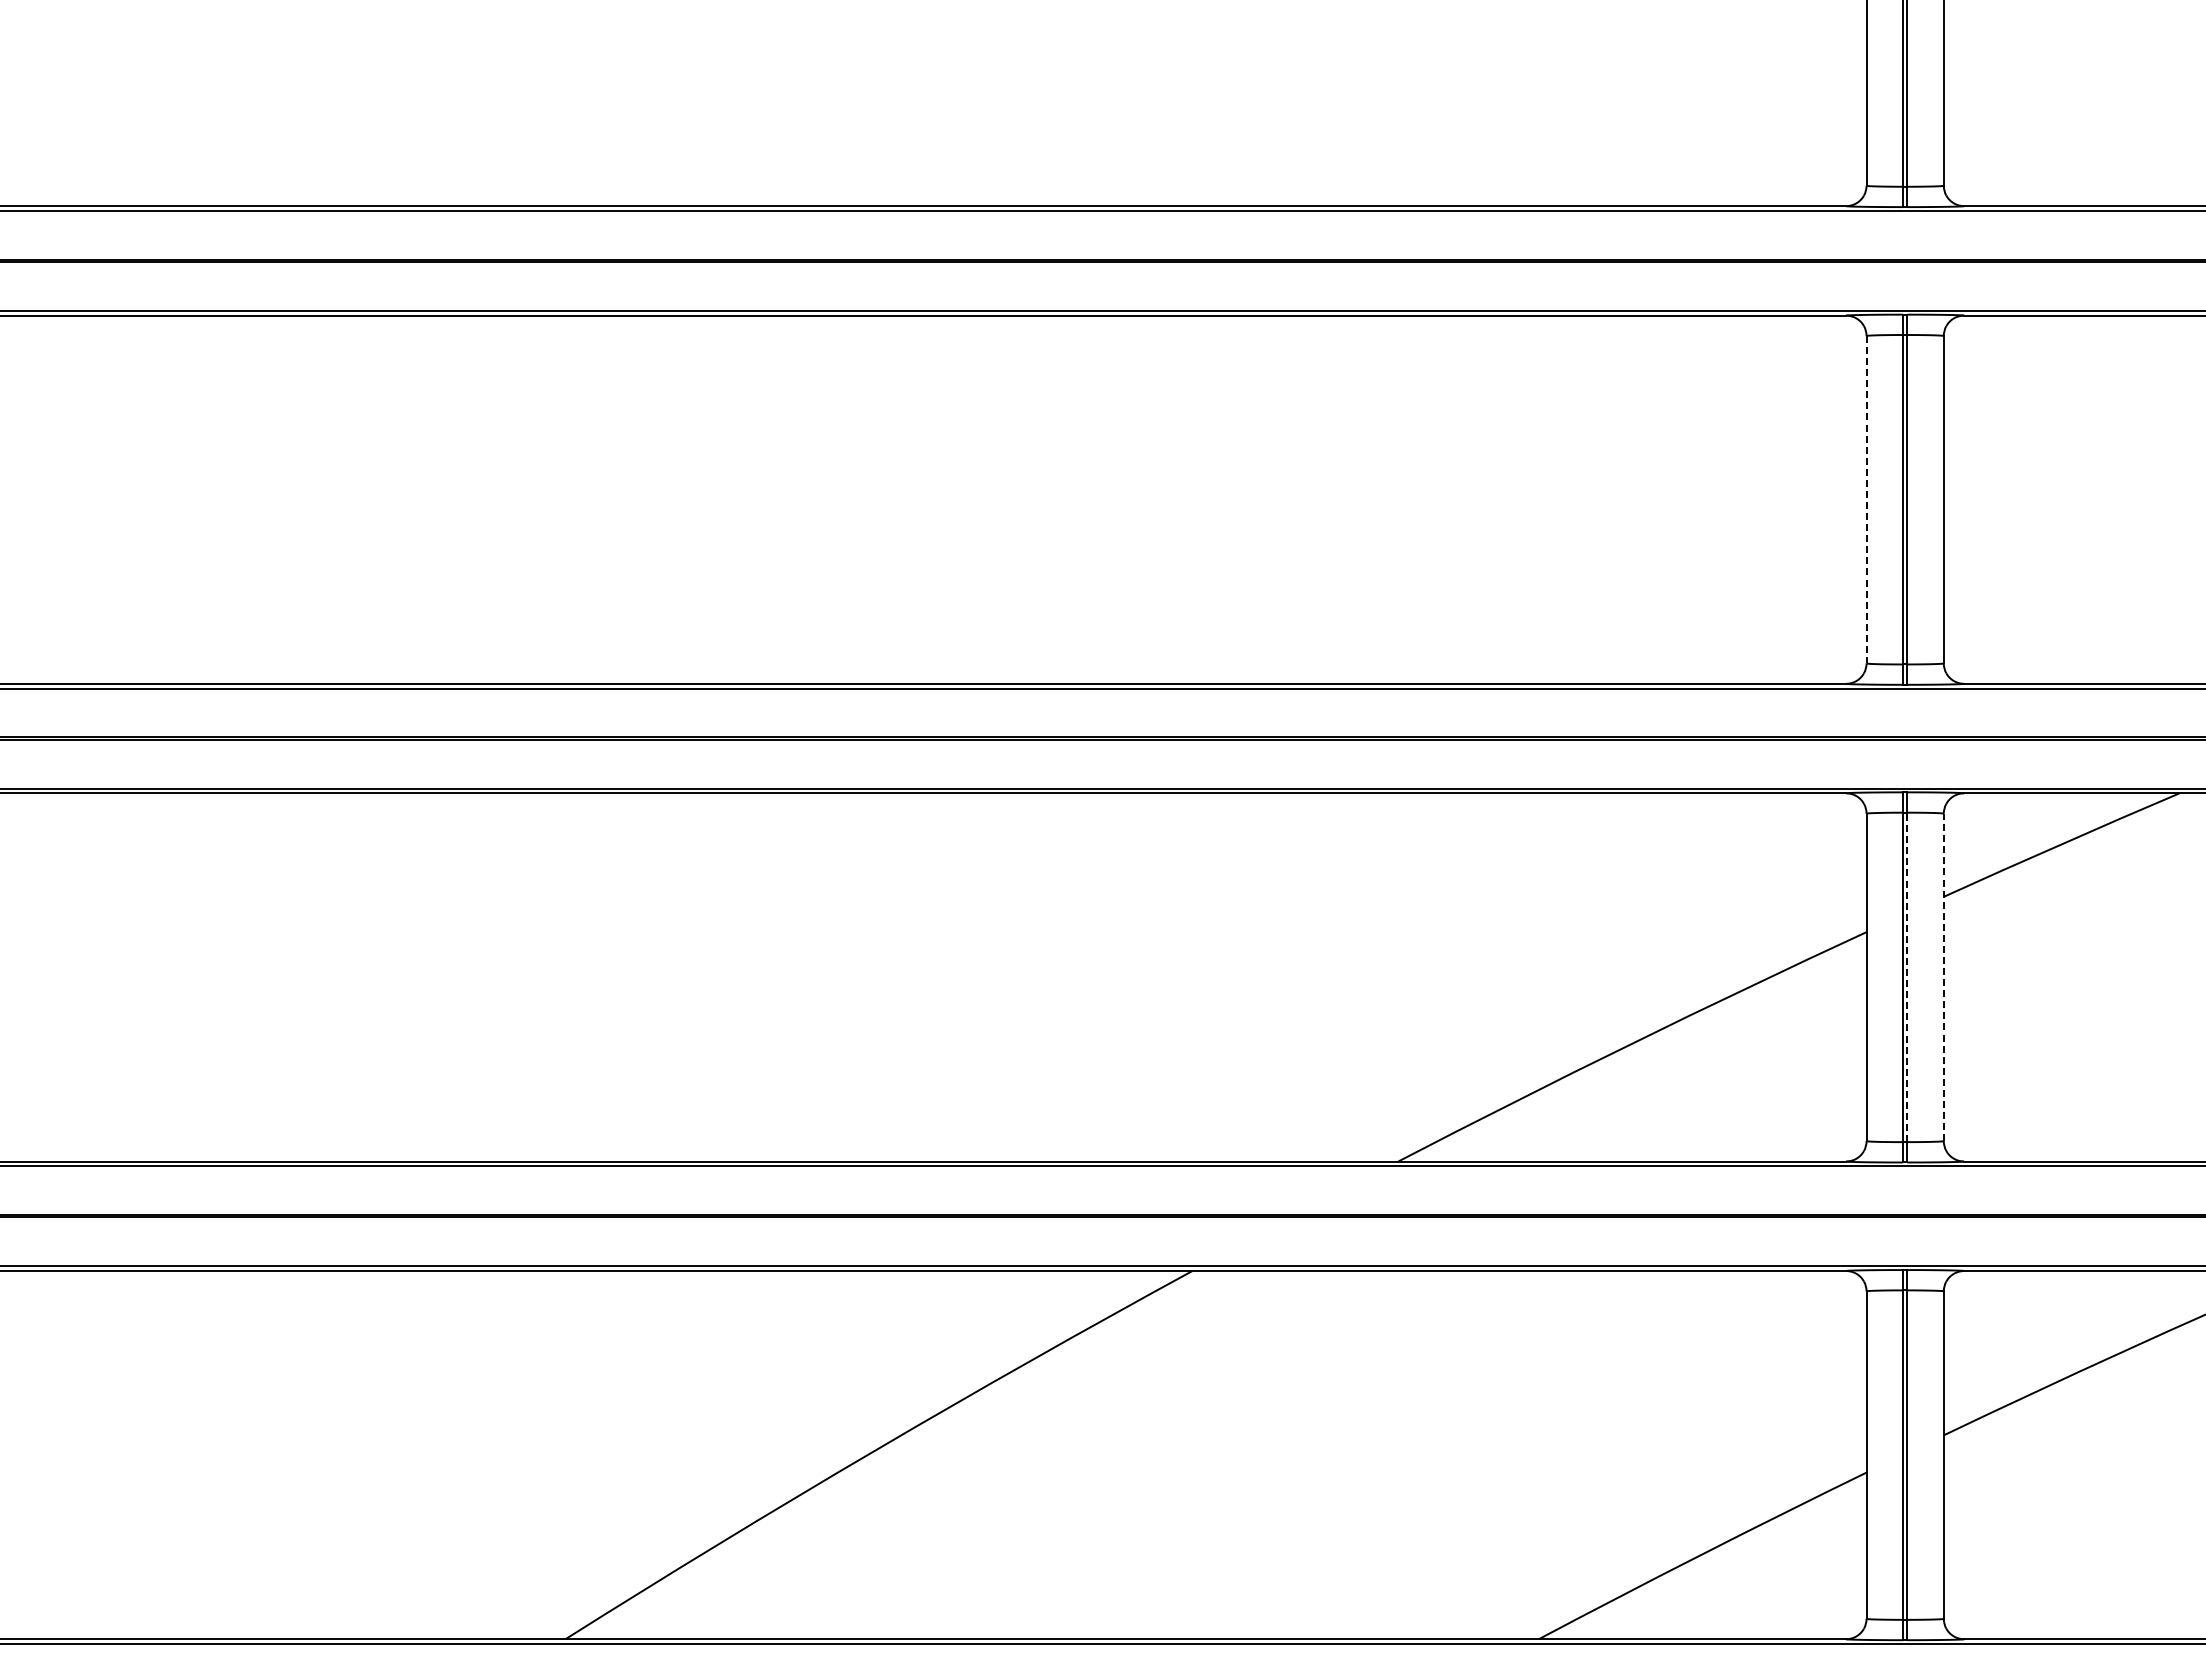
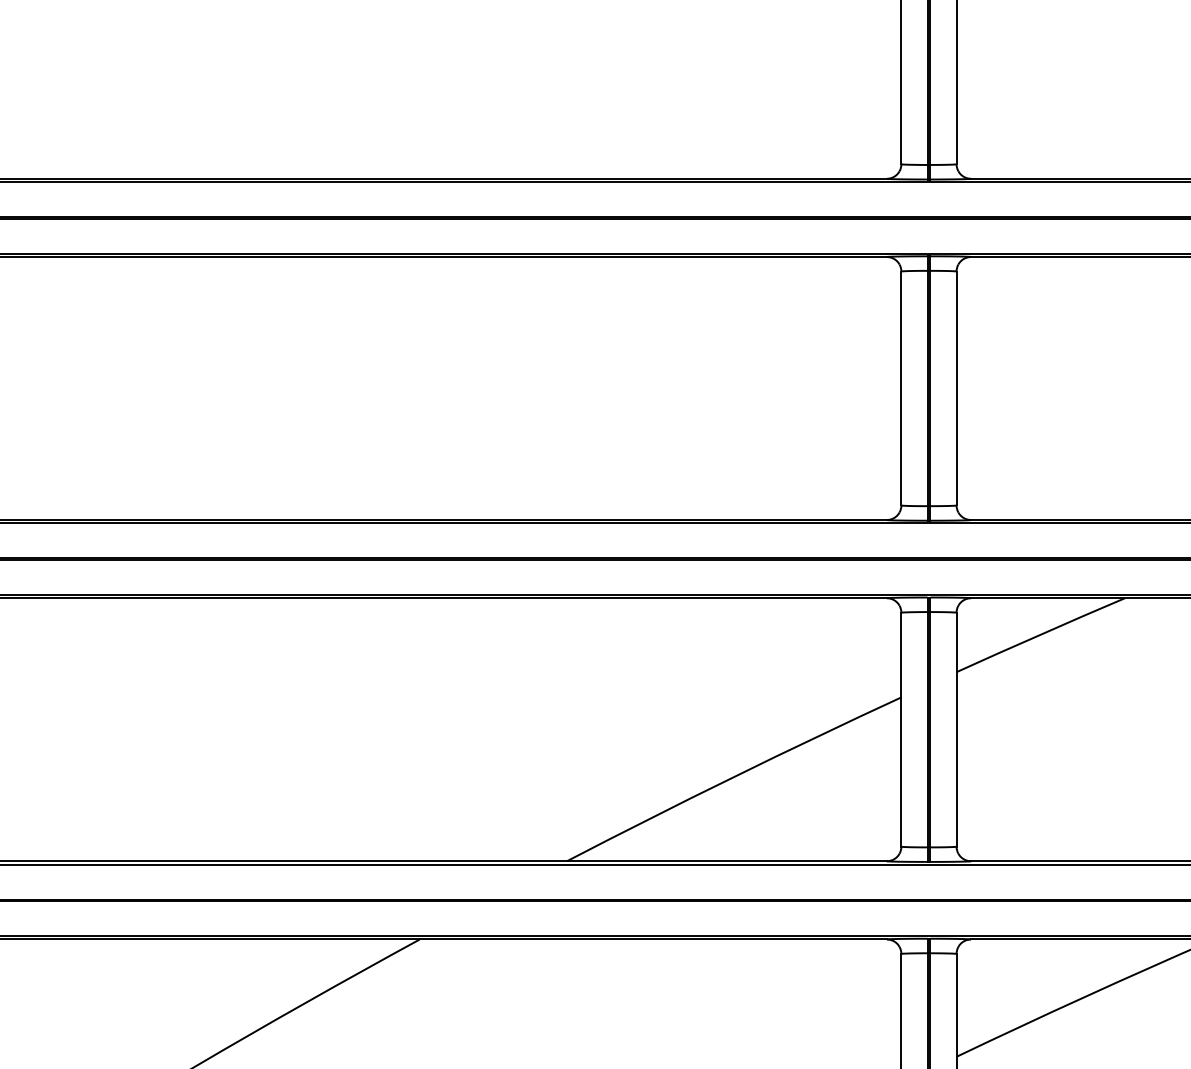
line: (1866, 499) -> (901, 388), dashed -> solid
line: (1907, 977) -> (930, 729), dashed -> solid
line: (1943, 977) -> (956, 729), dashed -> solid

